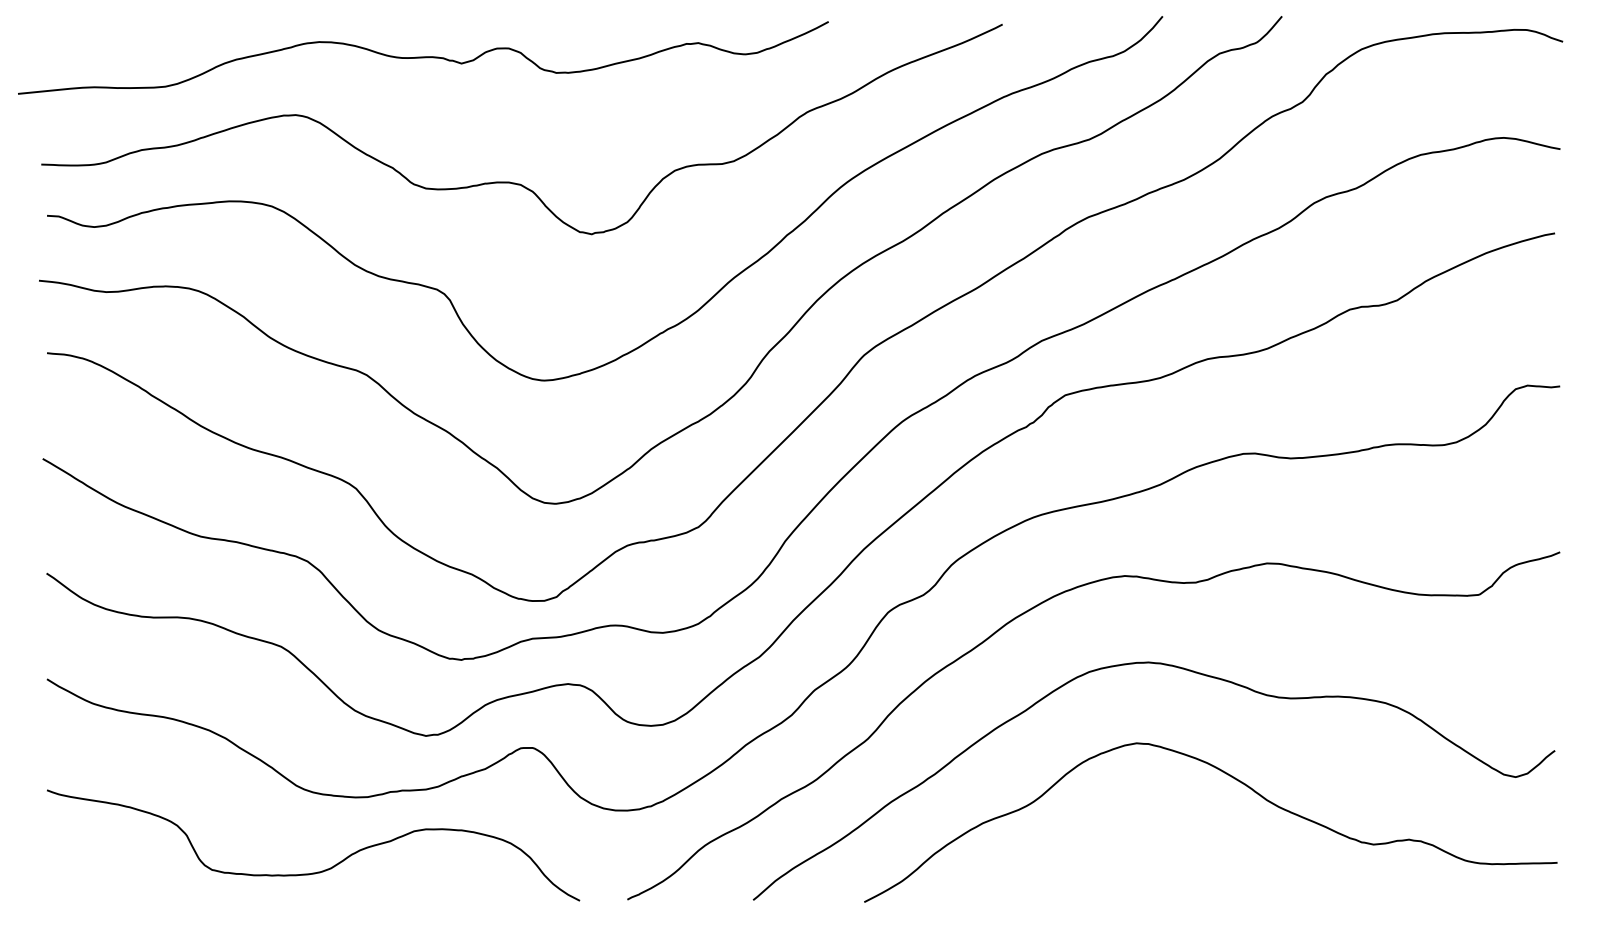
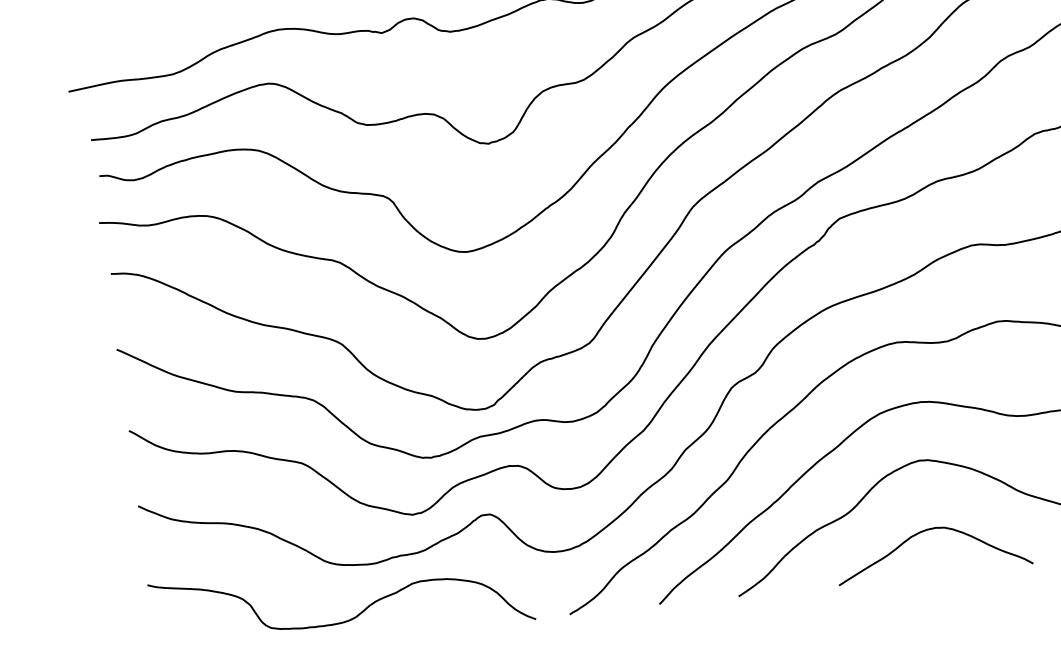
curve: (1137, 841) -> (928, 530), added

